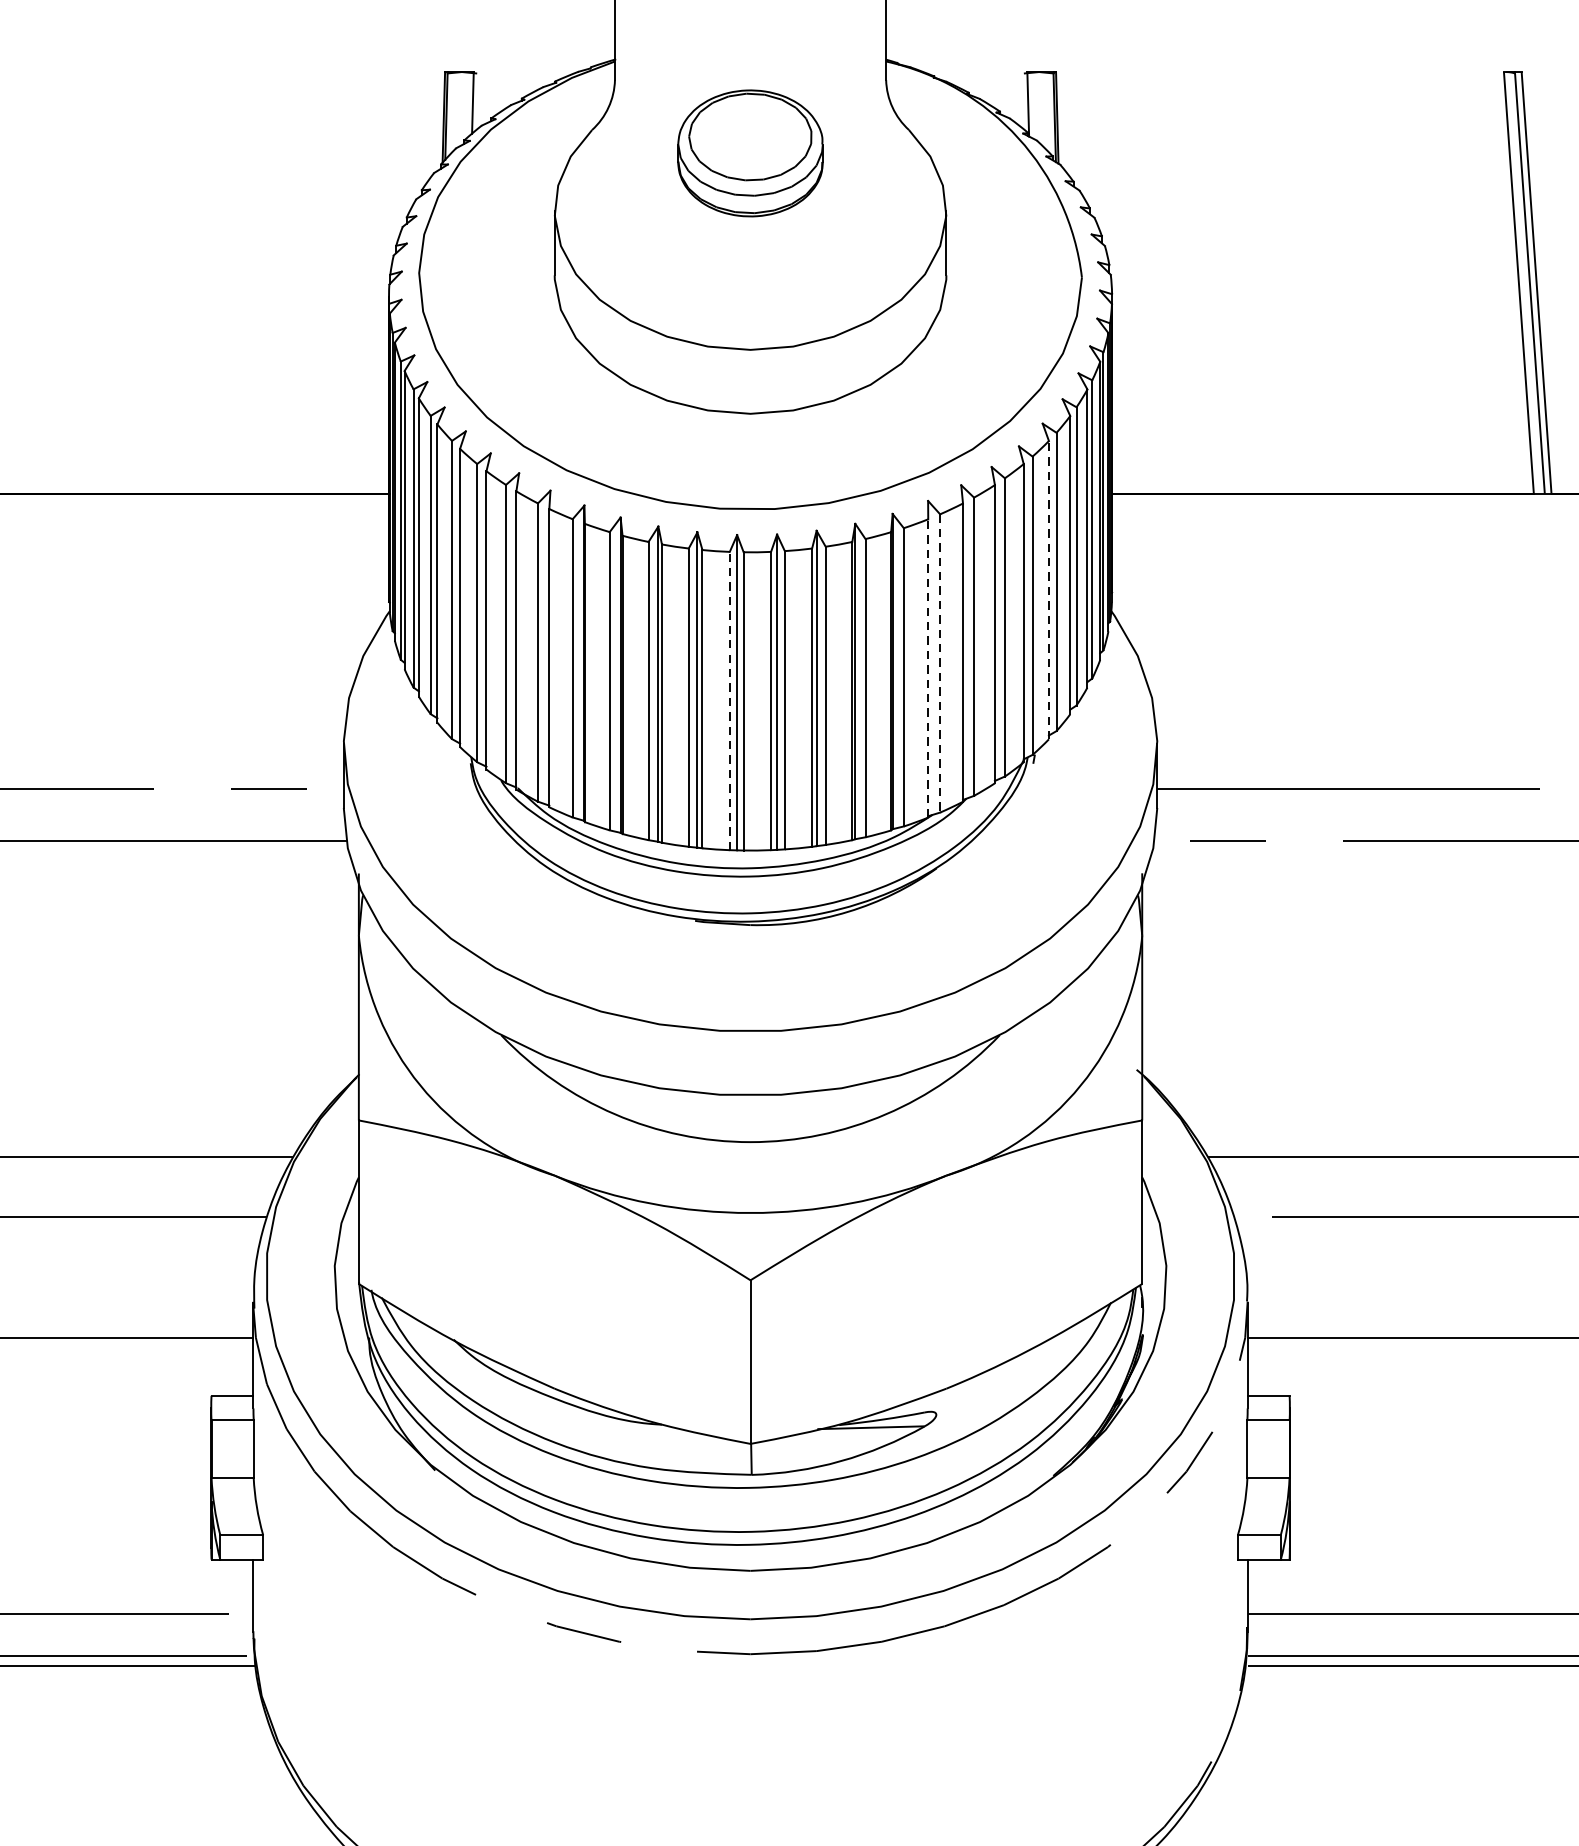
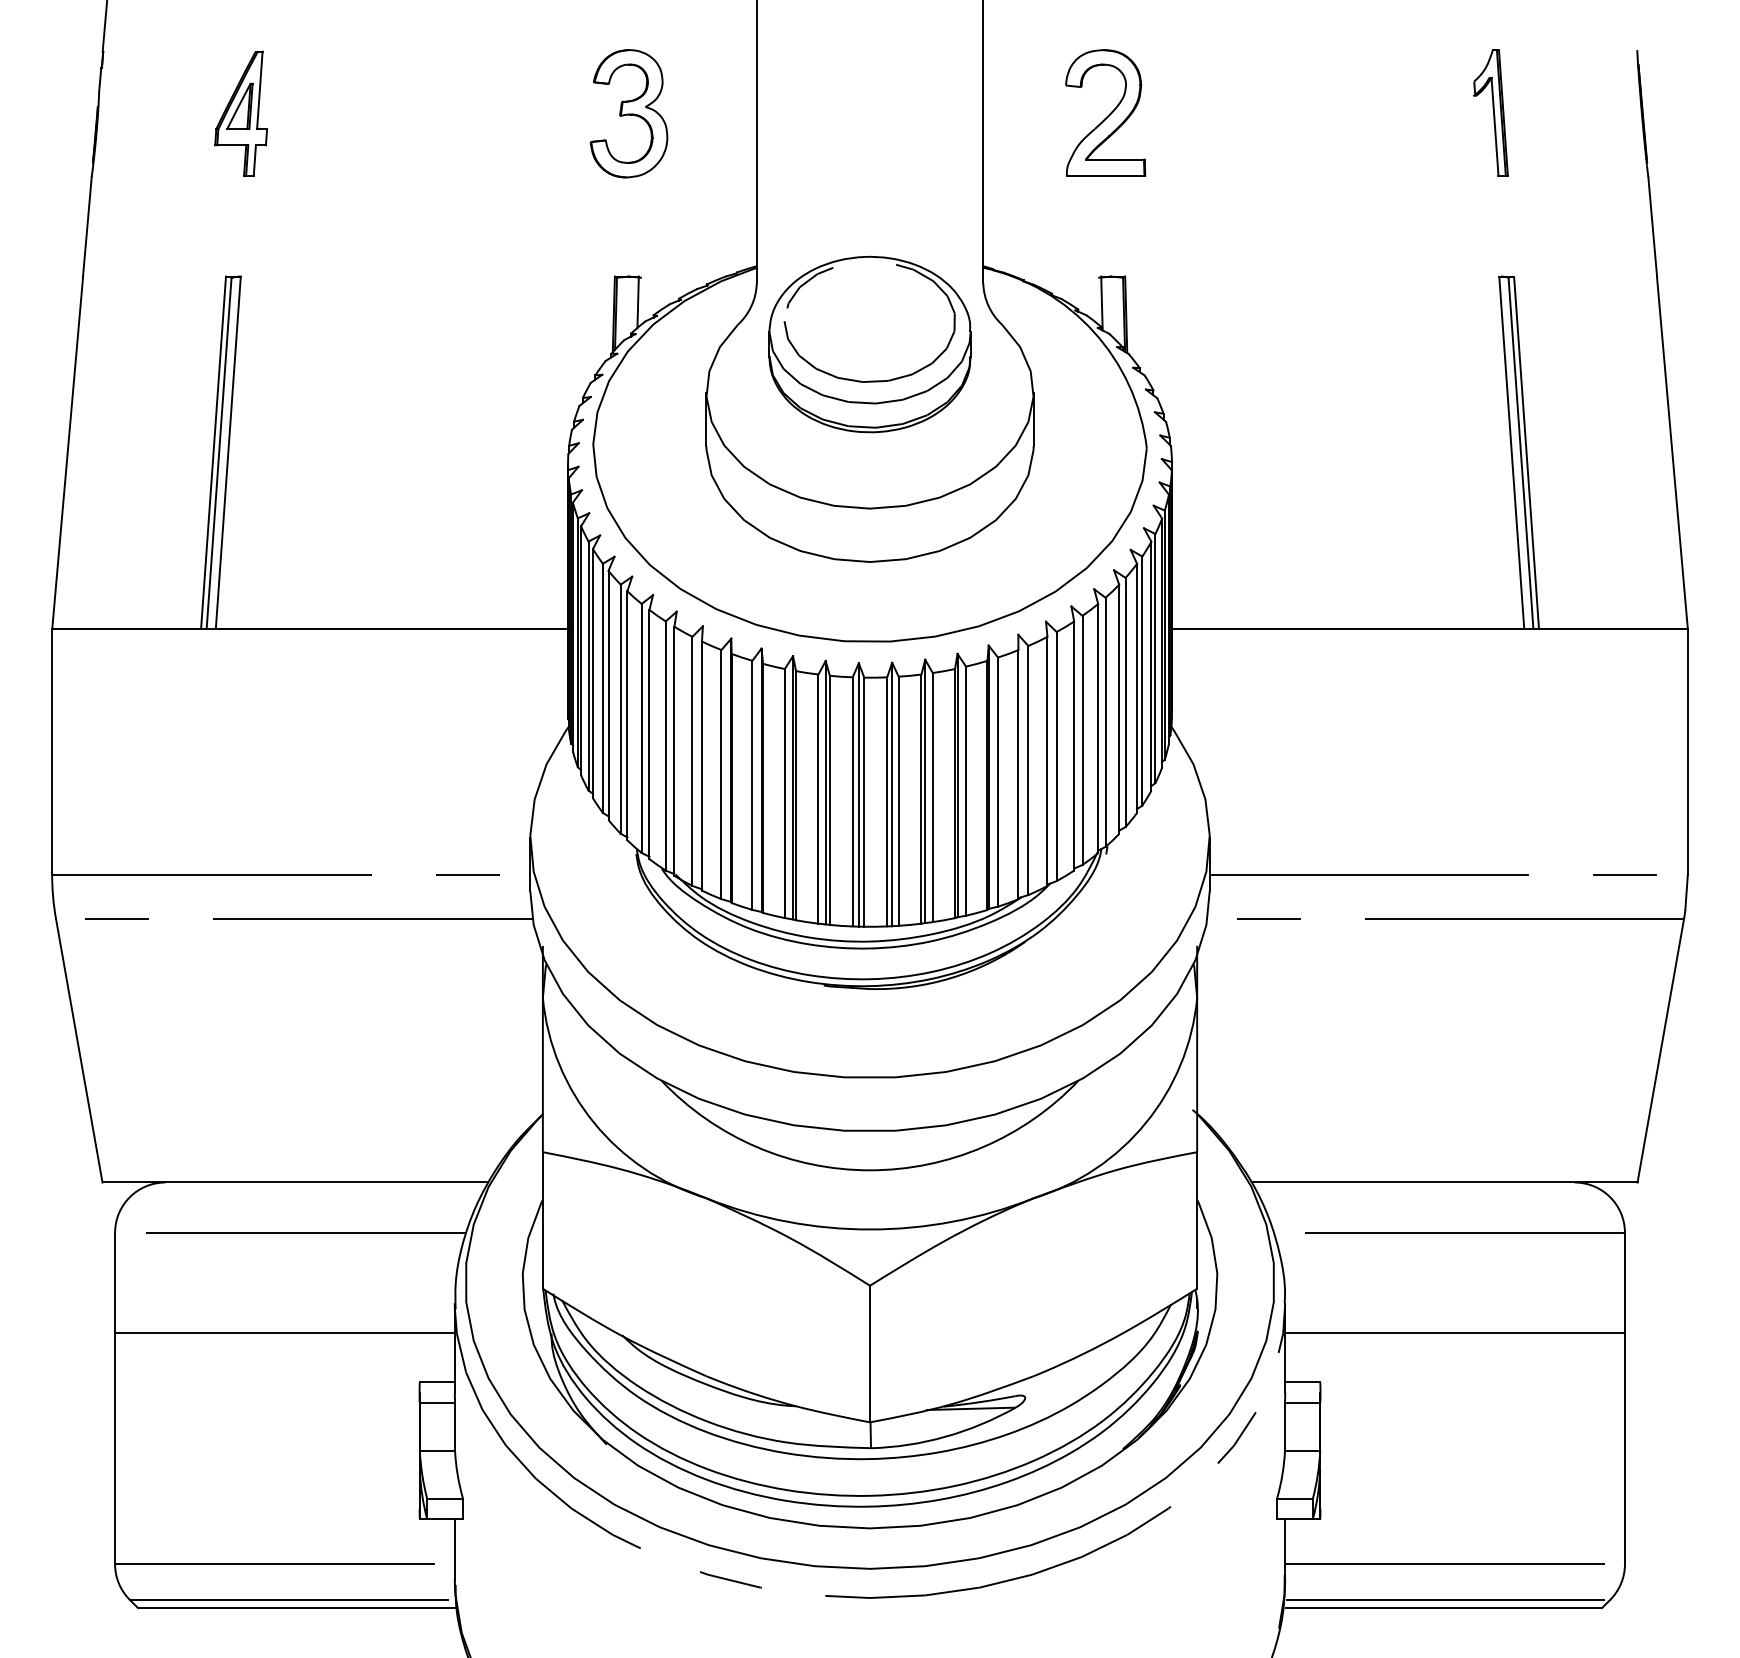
part: (749, 153) -> (869, 344), size x1.67
line: (1049, 590) -> (1119, 709), dashed -> solid
line: (940, 663) -> (1028, 770), dashed -> solid
line: (928, 668) -> (1018, 774), dashed -> solid
line: (729, 700) -> (852, 801), dashed -> solid

